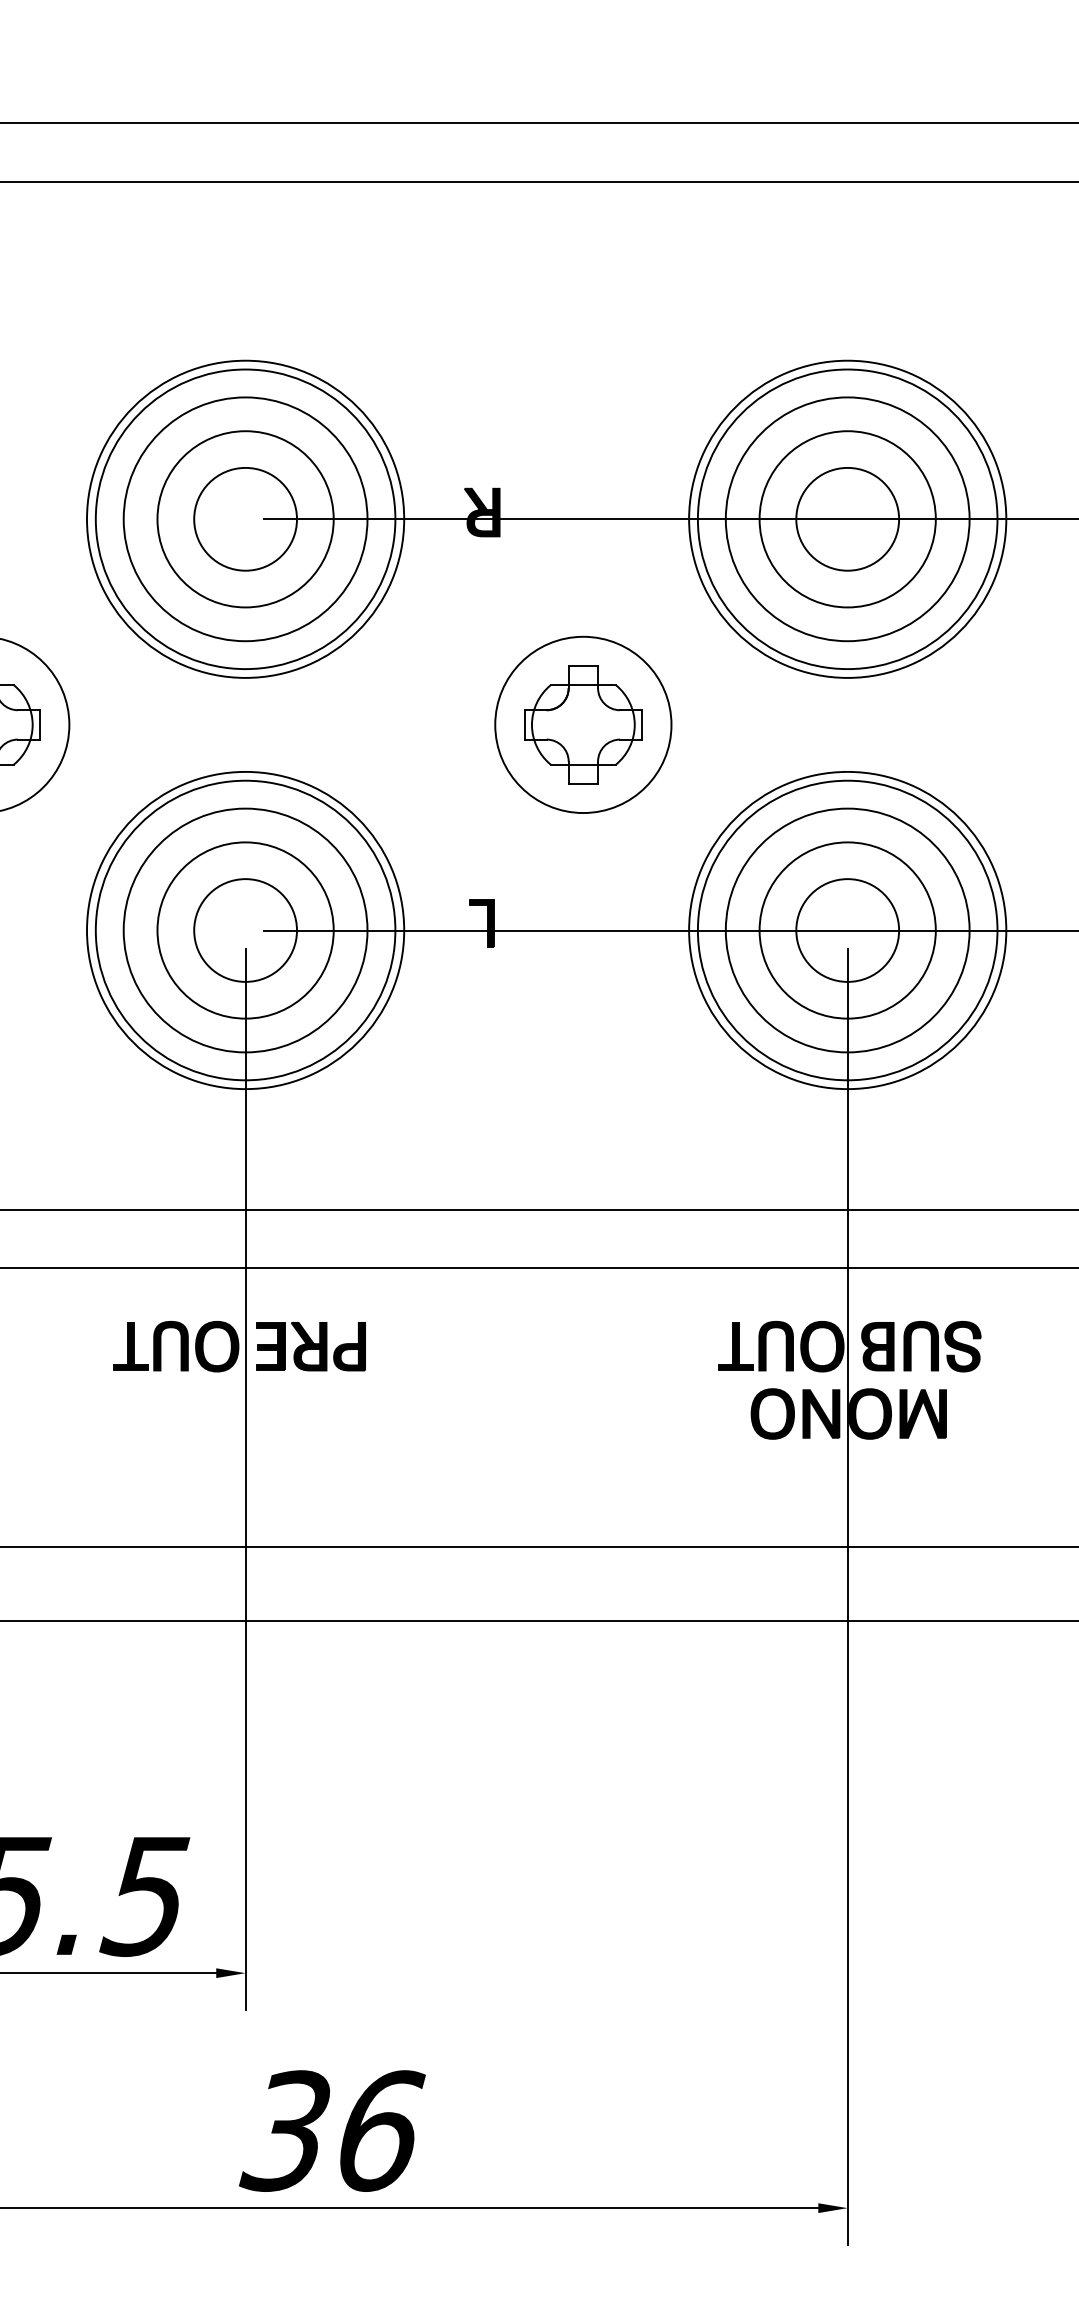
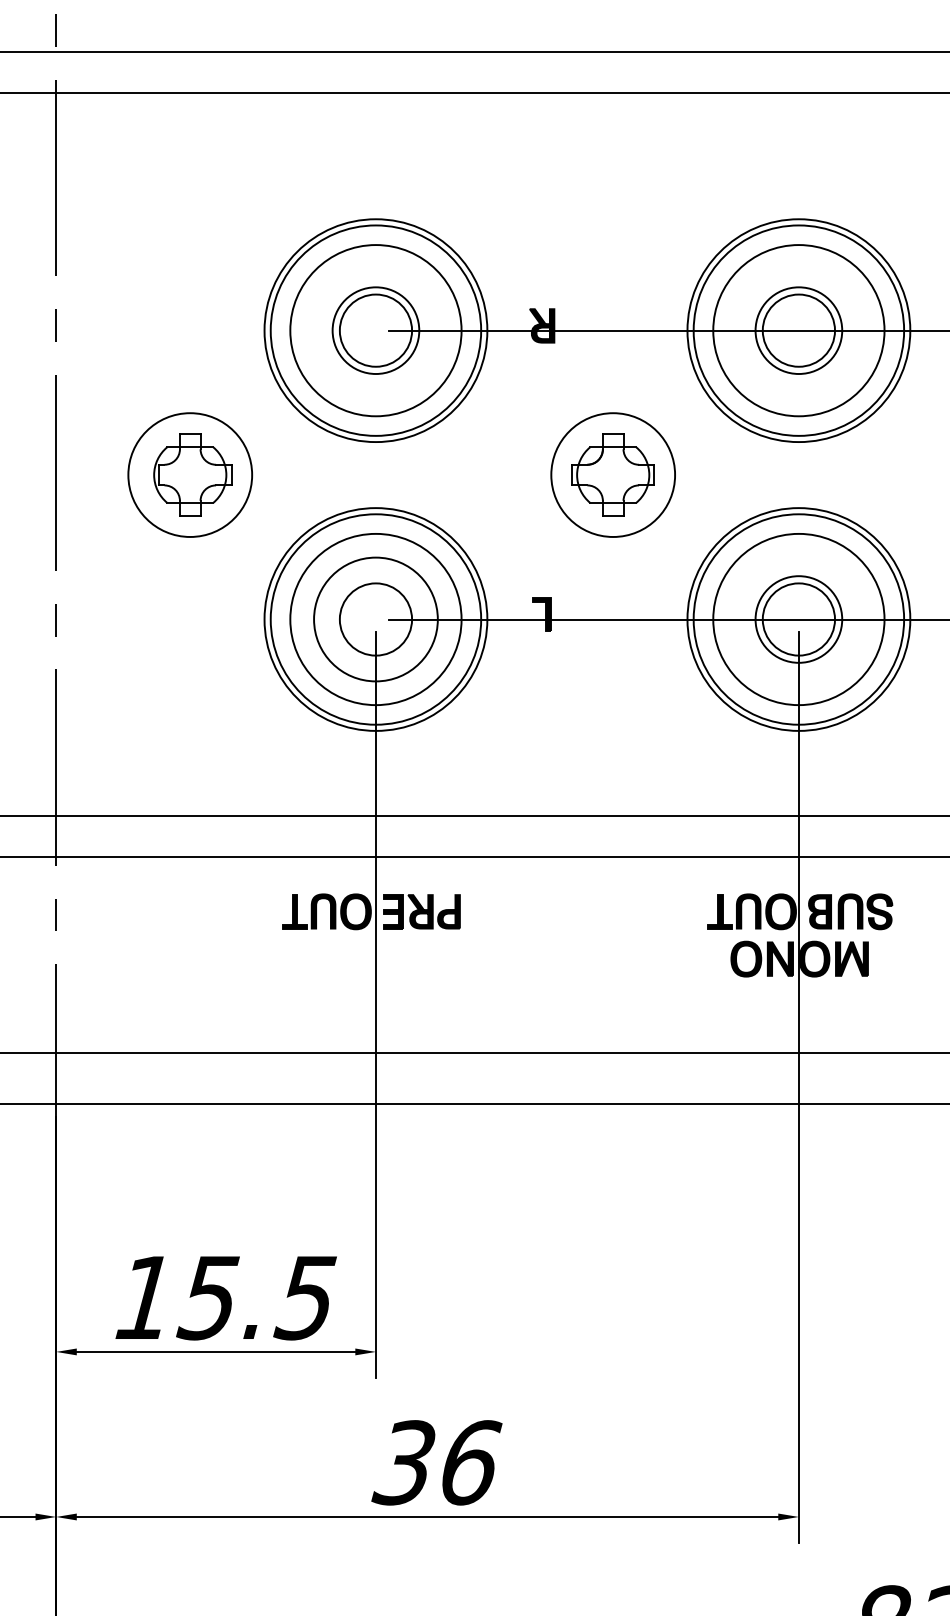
circle: (244, 519) -> (375, 330), size x0.7
circle: (847, 519) -> (798, 330), size x0.7
circle: (847, 930) -> (798, 619), size x0.7

